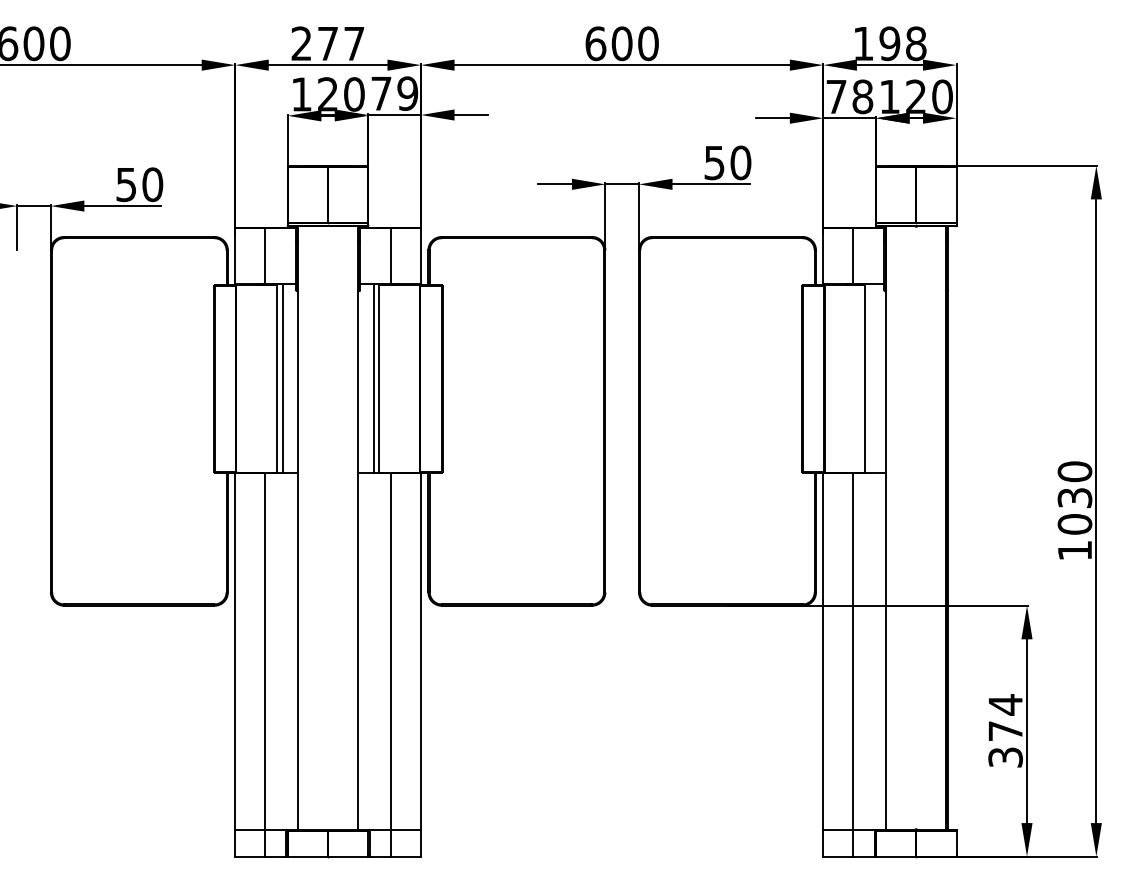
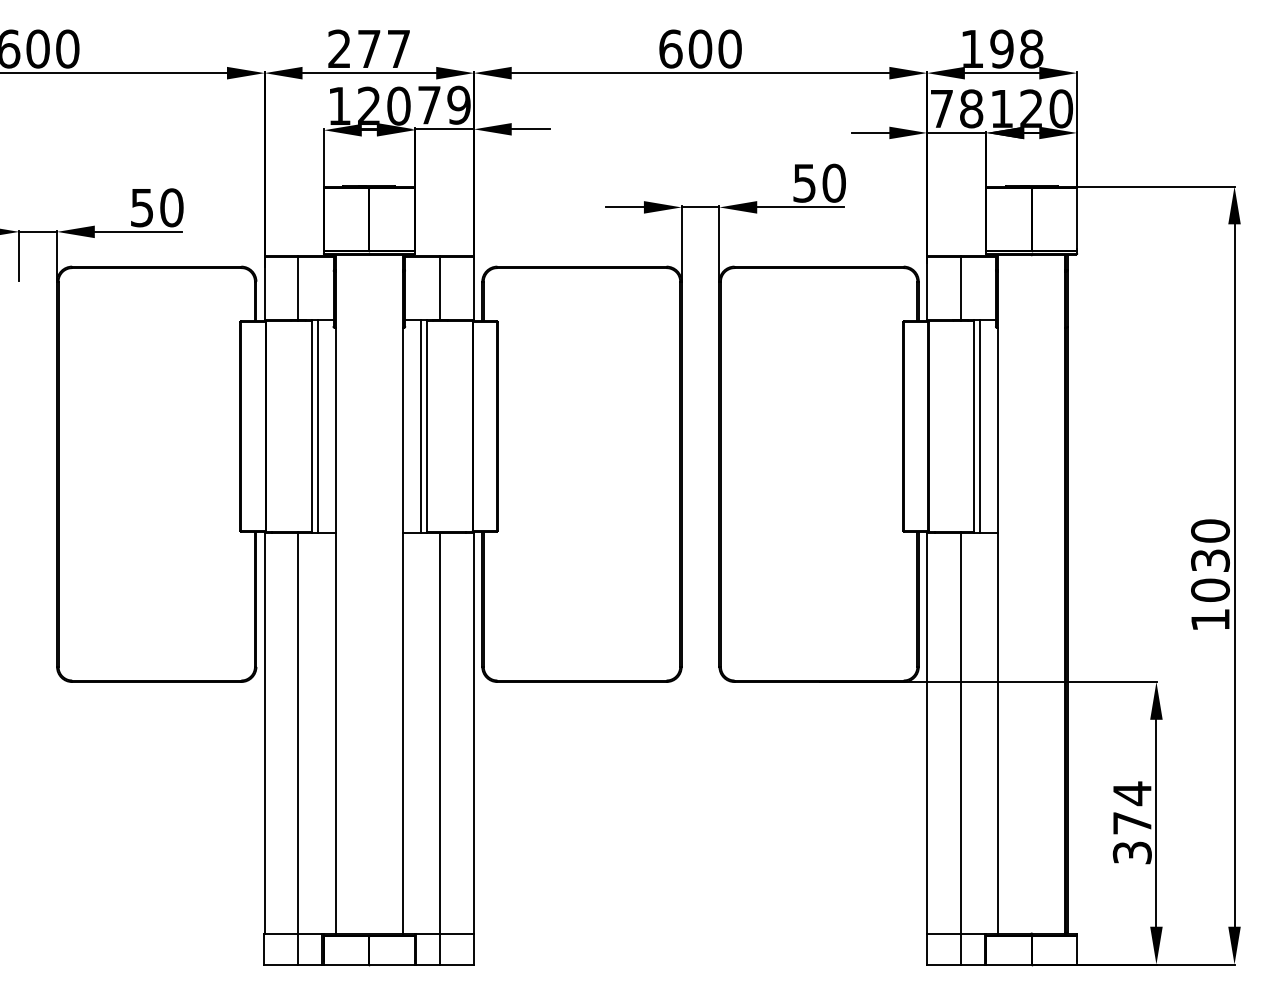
line: (870, 378) -> (980, 426), added

